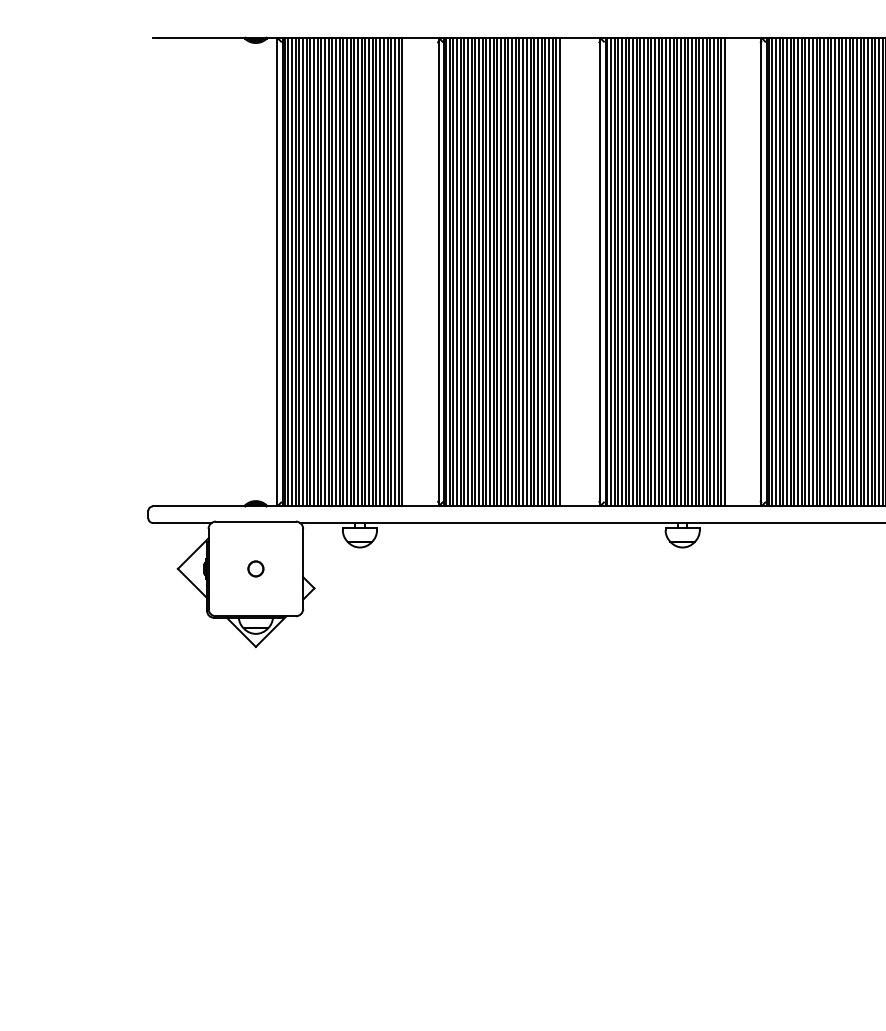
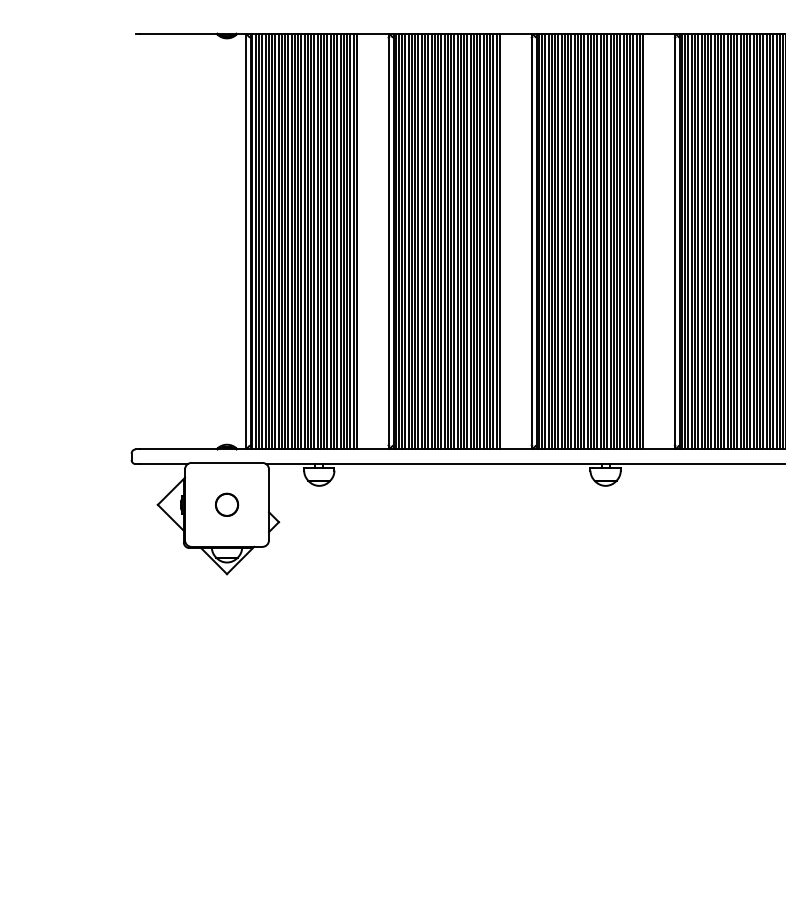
line: (563, 271) -> (499, 241), added
circle: (255, 568) -> (226, 504), size x1.67

